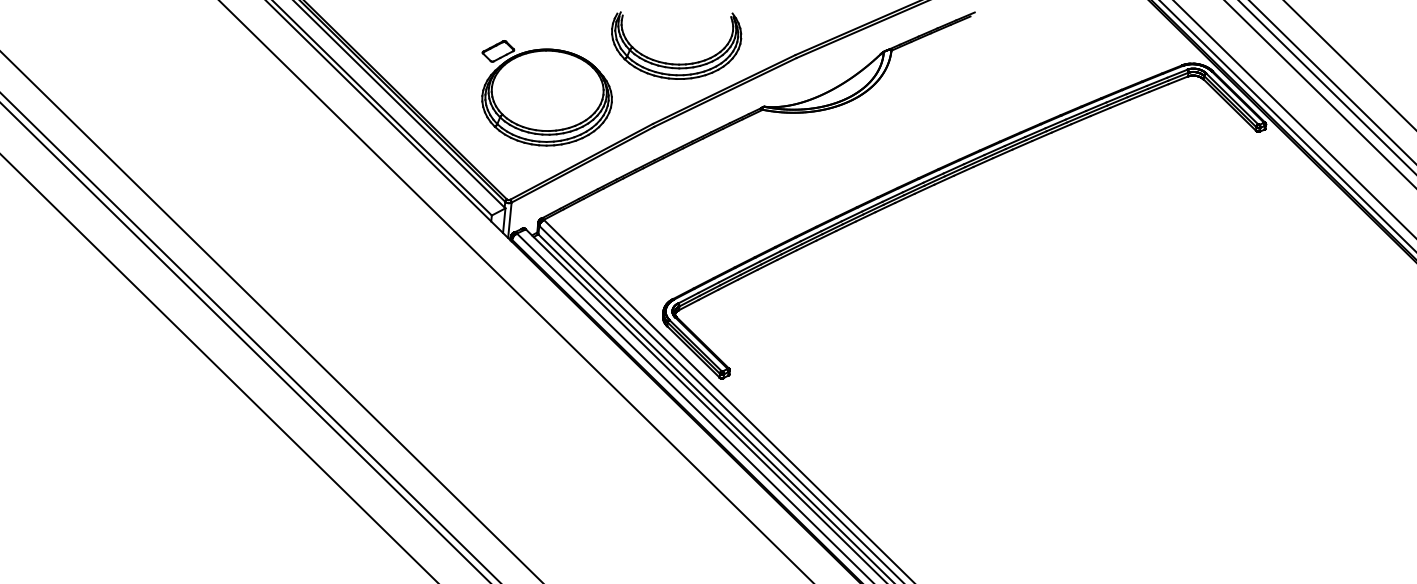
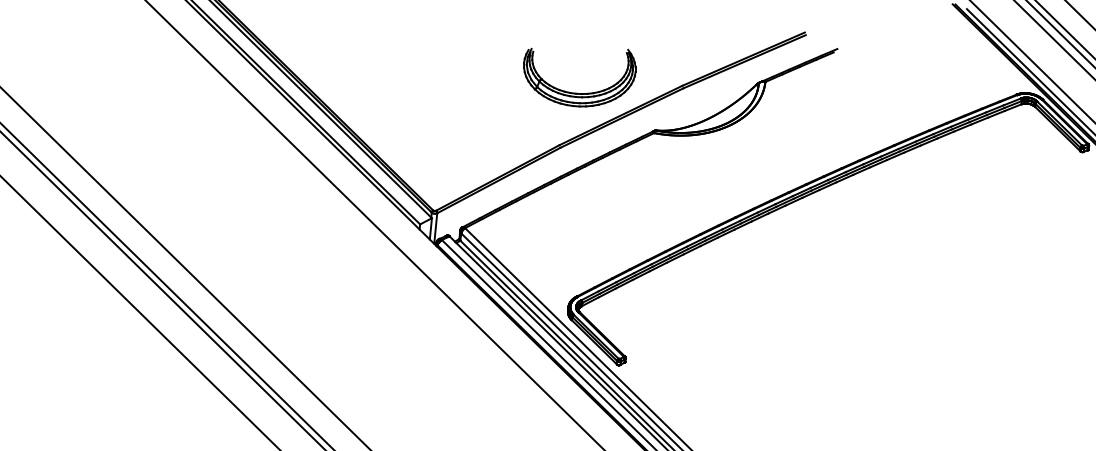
part: (546, 93) -> (467, 118), removed

